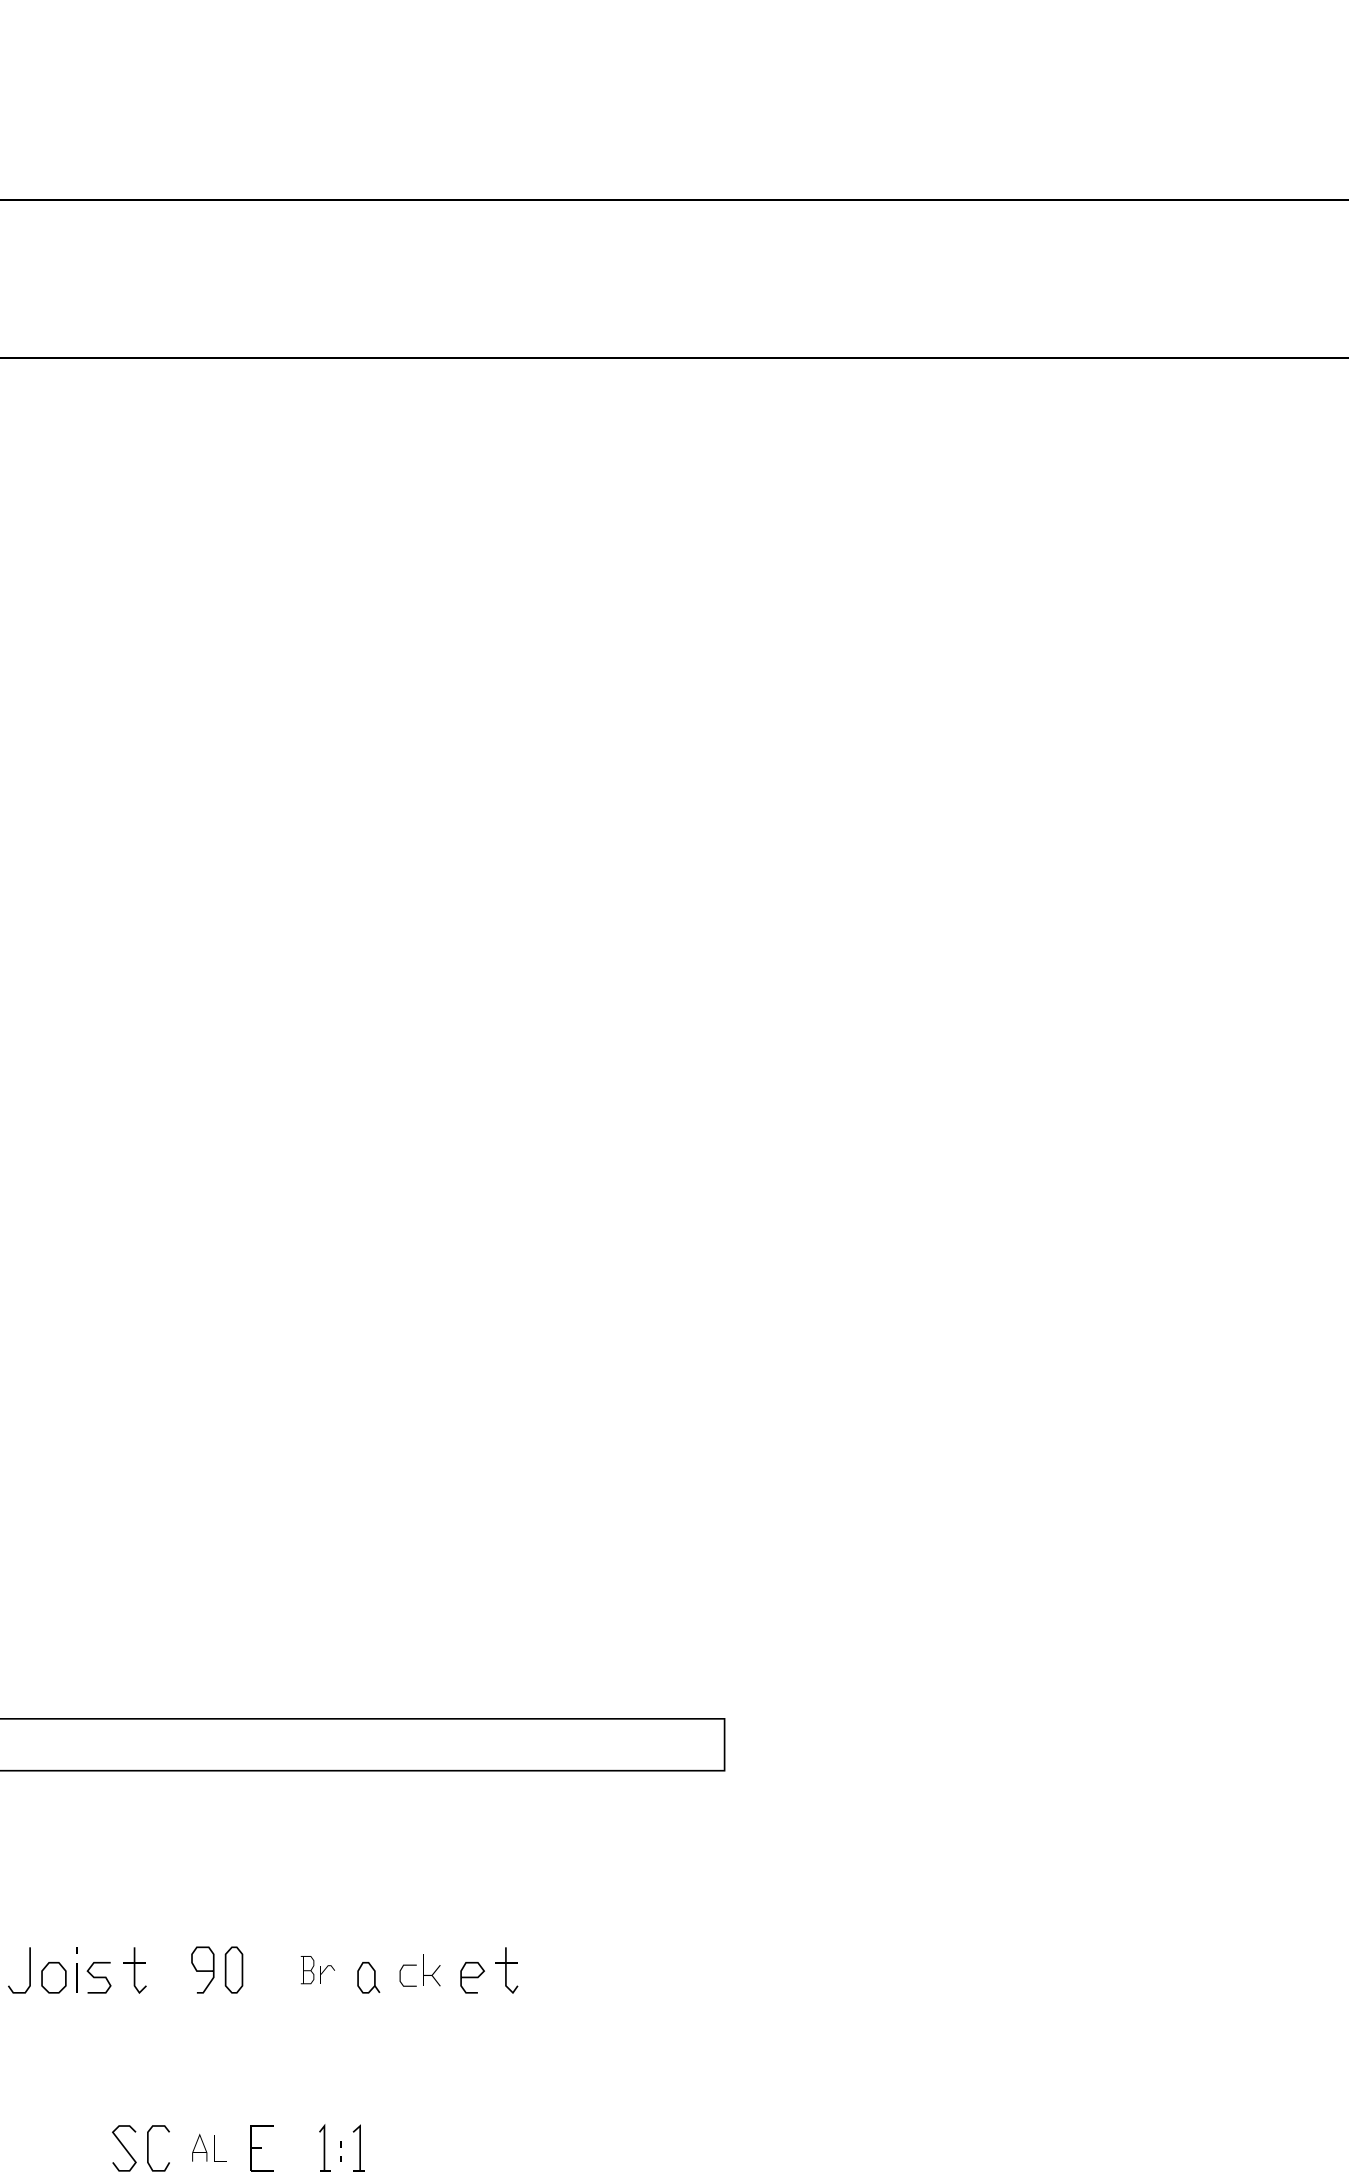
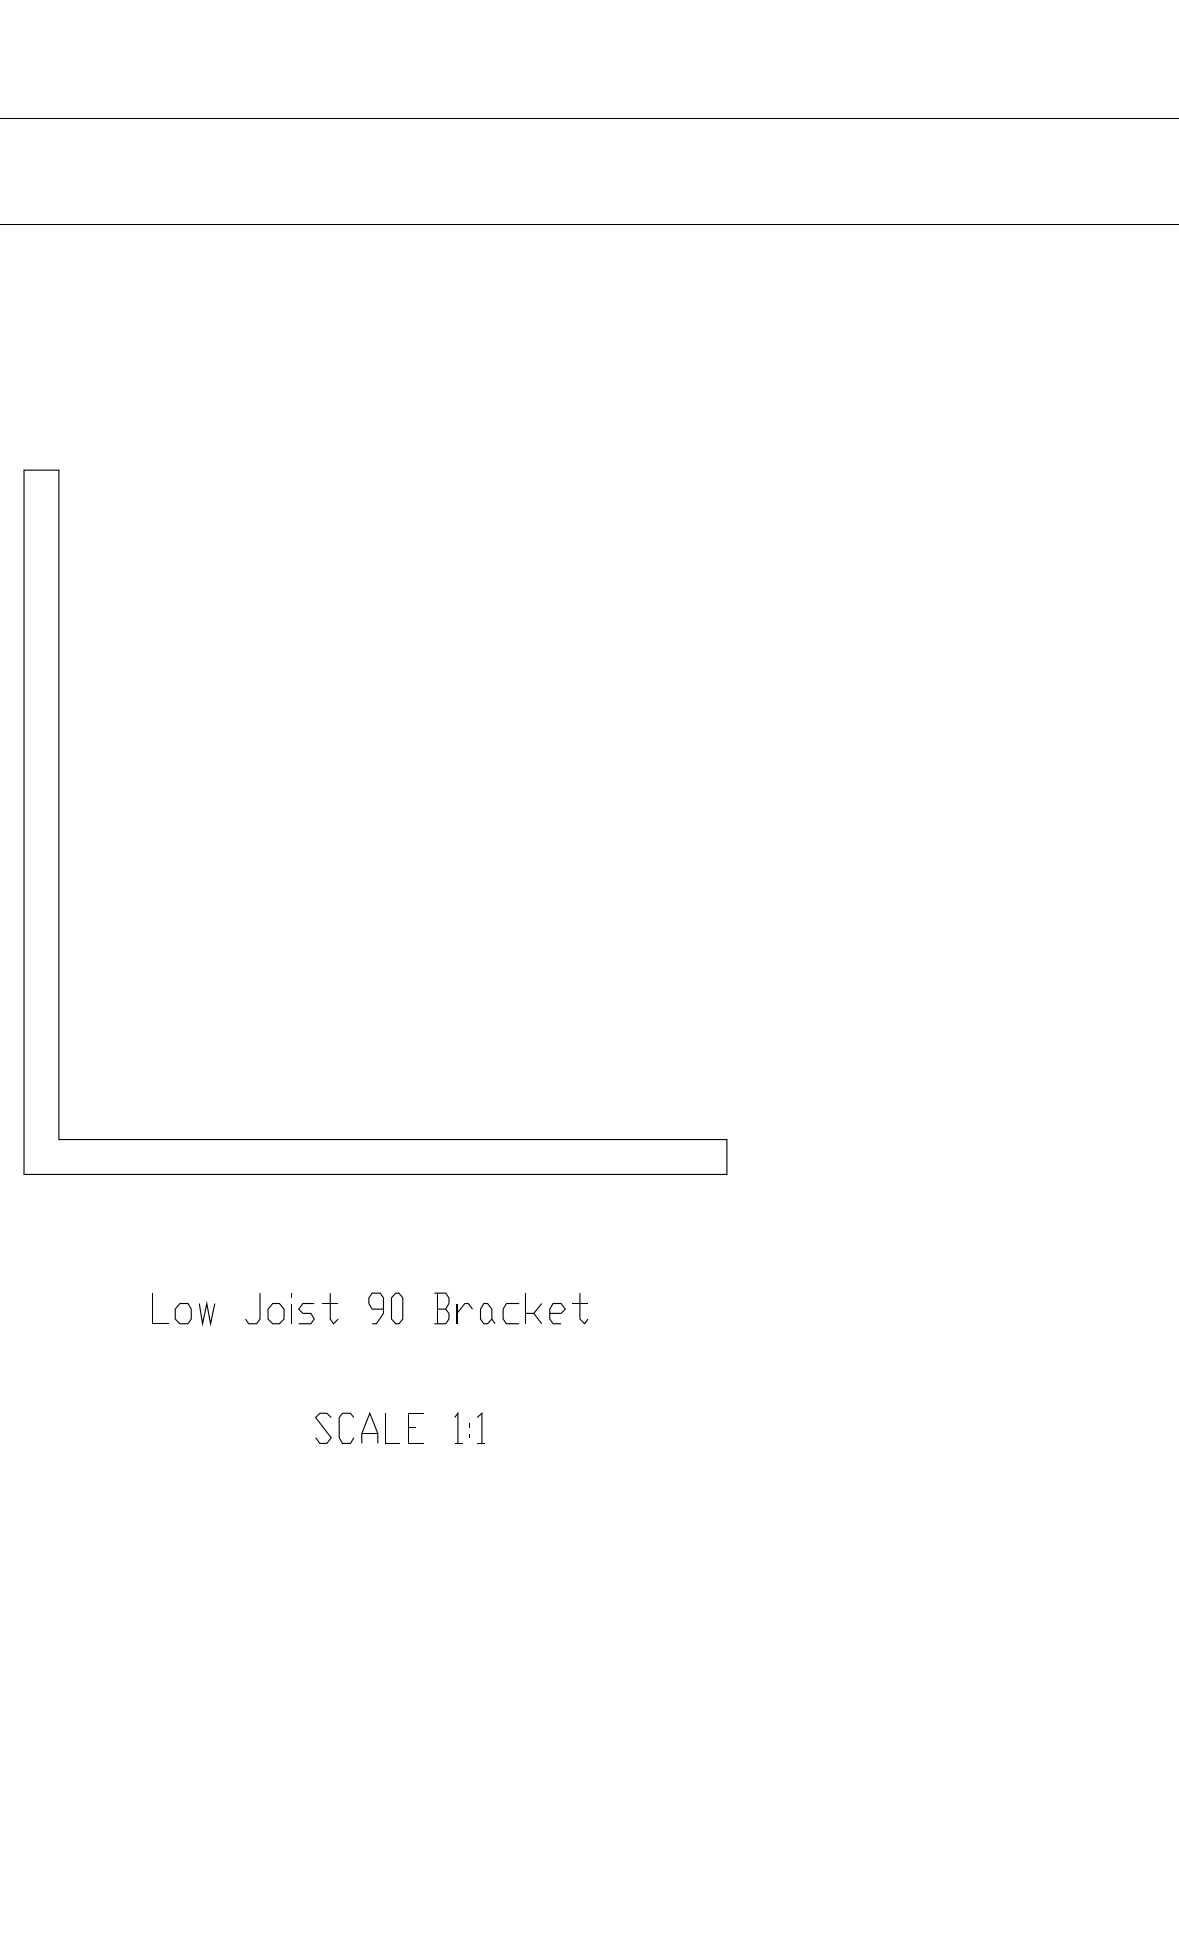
part: (317, 1970) -> (453, 1308), size x1.67
part: (419, 1970) -> (521, 1308), size x1.43
part: (209, 2147) -> (380, 1427), size x1.67

